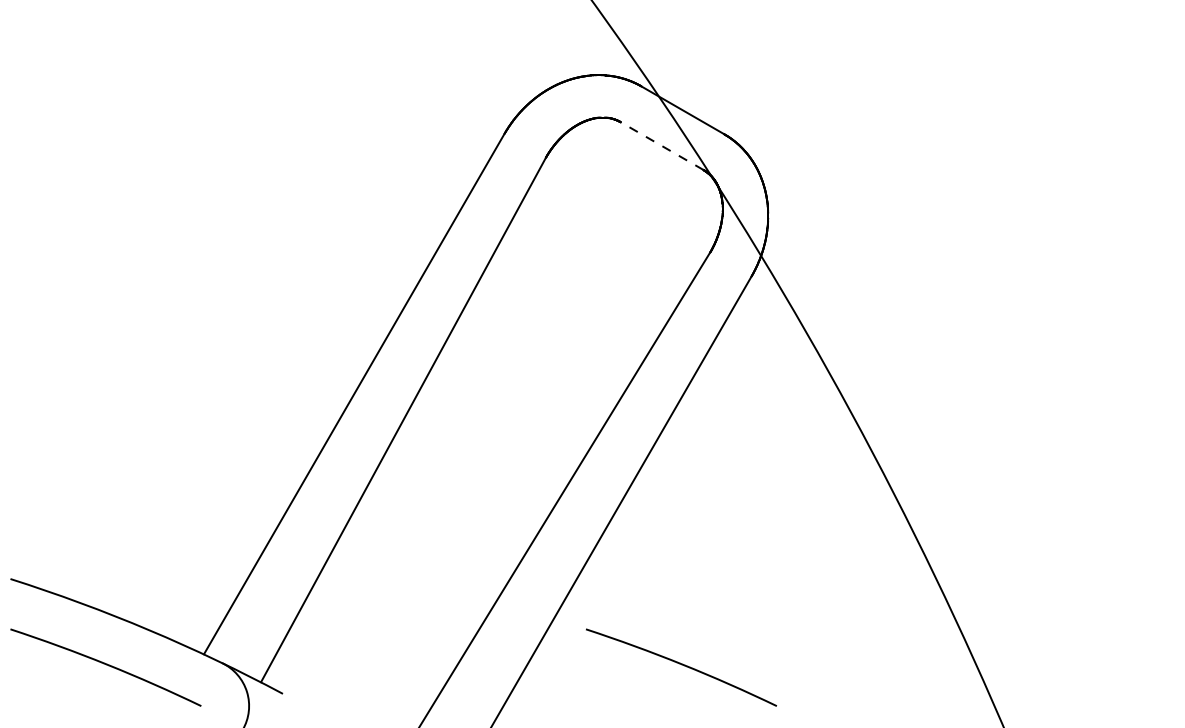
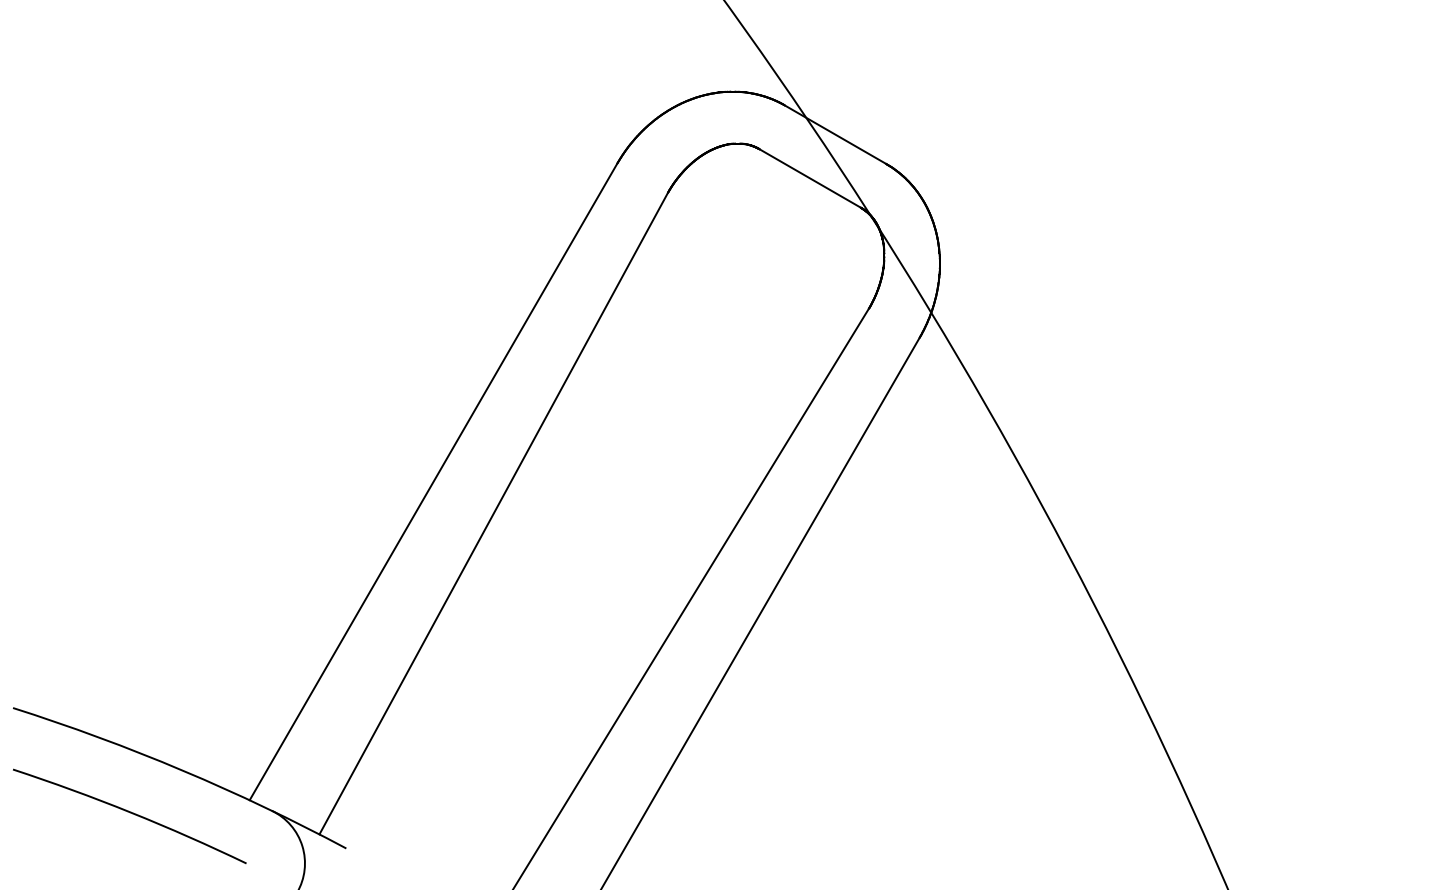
line: (661, 146) -> (809, 178), dashed -> solid
arc: (682, 665) -> (834, 813), removed

